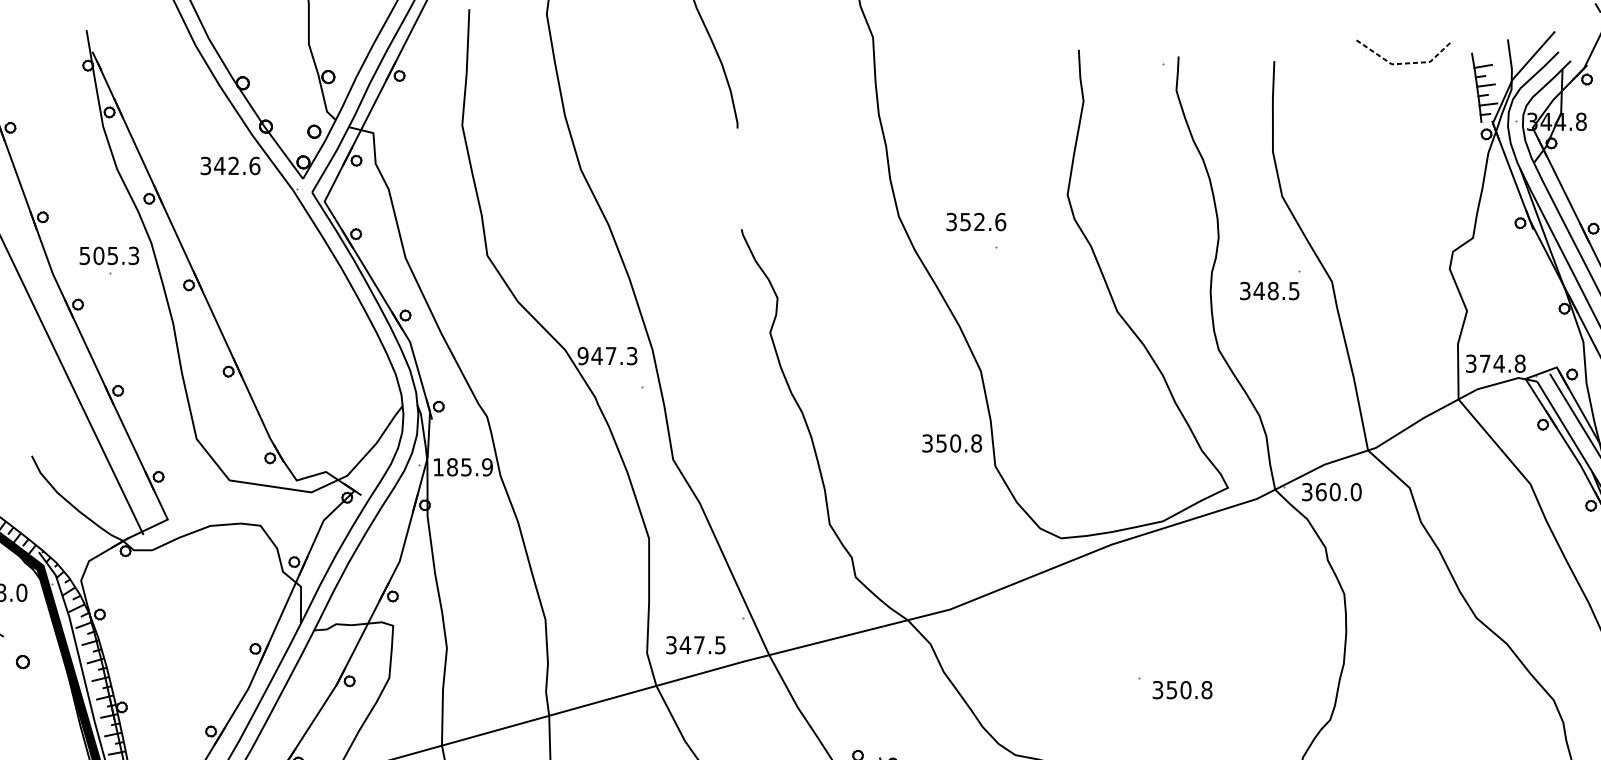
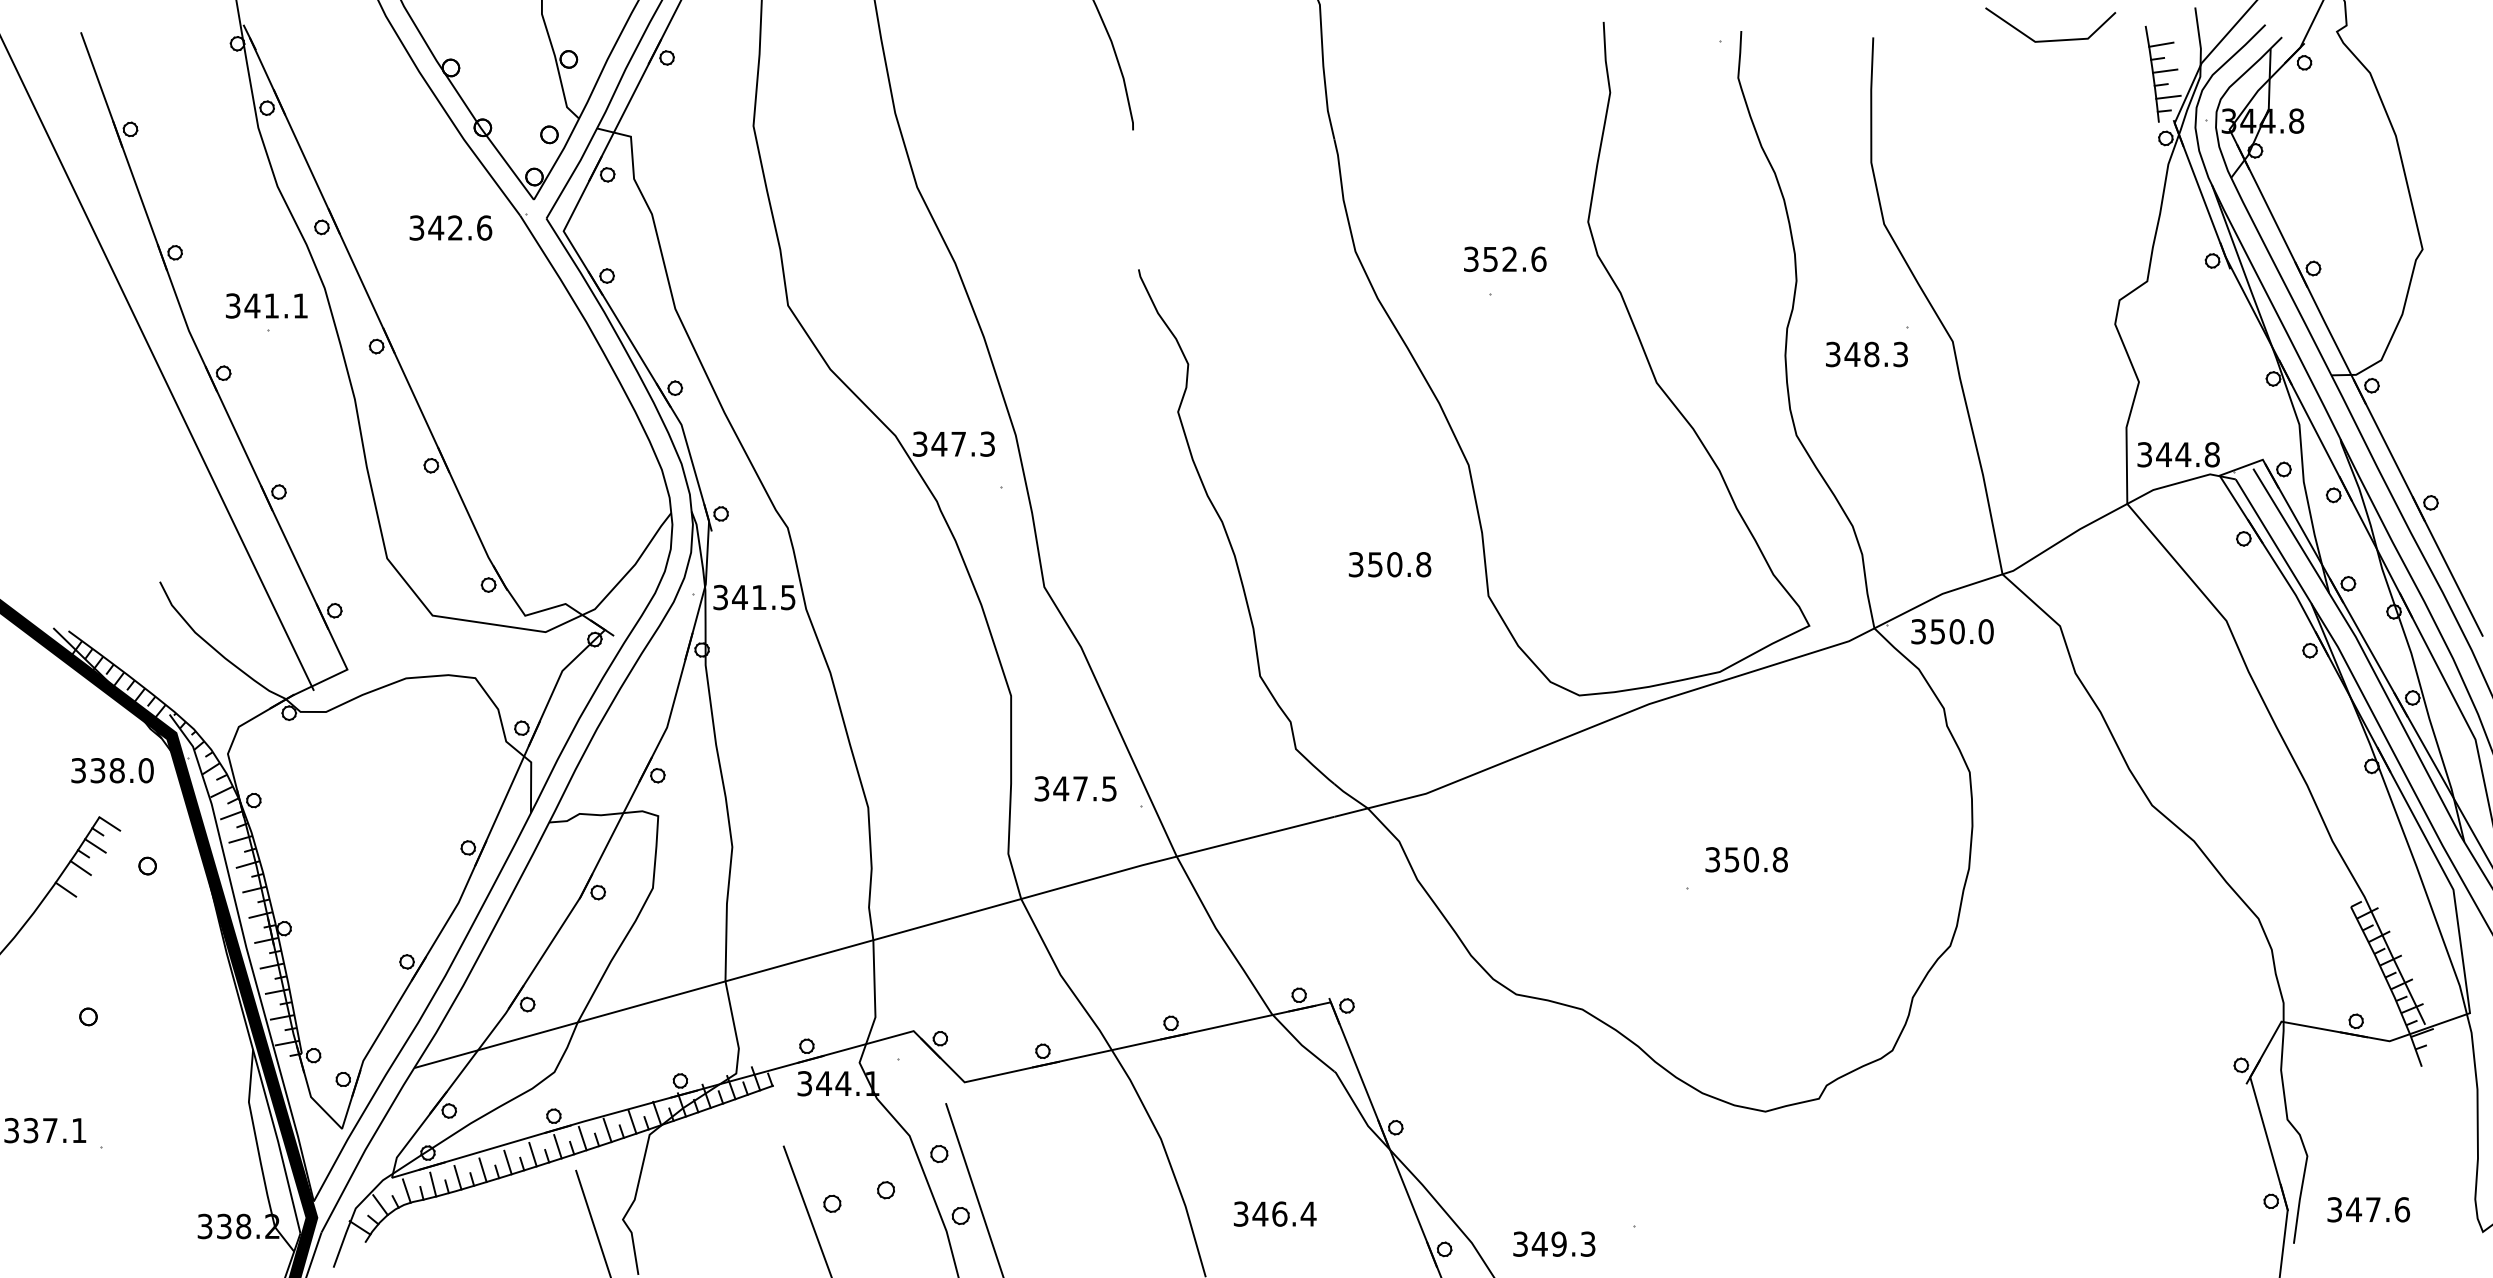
line: (1402, 64) -> (2050, 41), dashed -> solid
text: (230, 165) -> (450, 227), moved
text: (976, 221) -> (1505, 258), moved
text: (109, 255) -> (266, 305), 505.3 -> 341.1
text: (1294, 290) -> (1900, 353), 348.5 -> 348.3
text: (582, 355) -> (919, 443), 947.3 -> 347.3
text: (1485, 363) -> (2164, 454), 374.8 -> 344.8
text: (951, 443) -> (1389, 564), moved
text: (463, 467) -> (754, 597), 185.9 -> 341.5
text: (1320, 491) -> (1937, 631), 360.0 -> 350.0
text: (695, 644) -> (1075, 788), moved
text: (1182, 689) -> (1746, 859), moved

